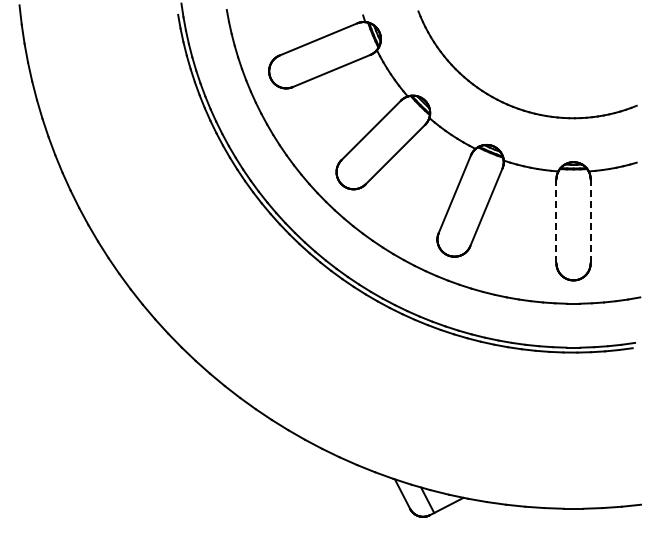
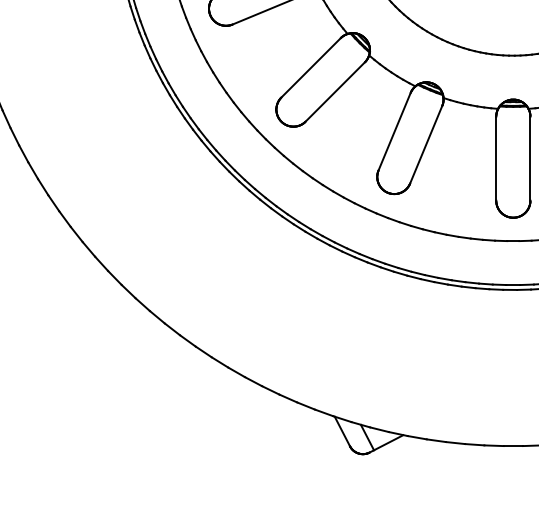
line: (556, 221) -> (496, 158), dashed -> solid
line: (590, 221) -> (530, 158), dashed -> solid

